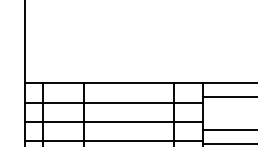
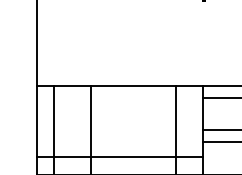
line: (113, 102) -> (119, 103), removed
line: (113, 121) -> (119, 121), removed
line: (113, 140) -> (119, 139), removed

